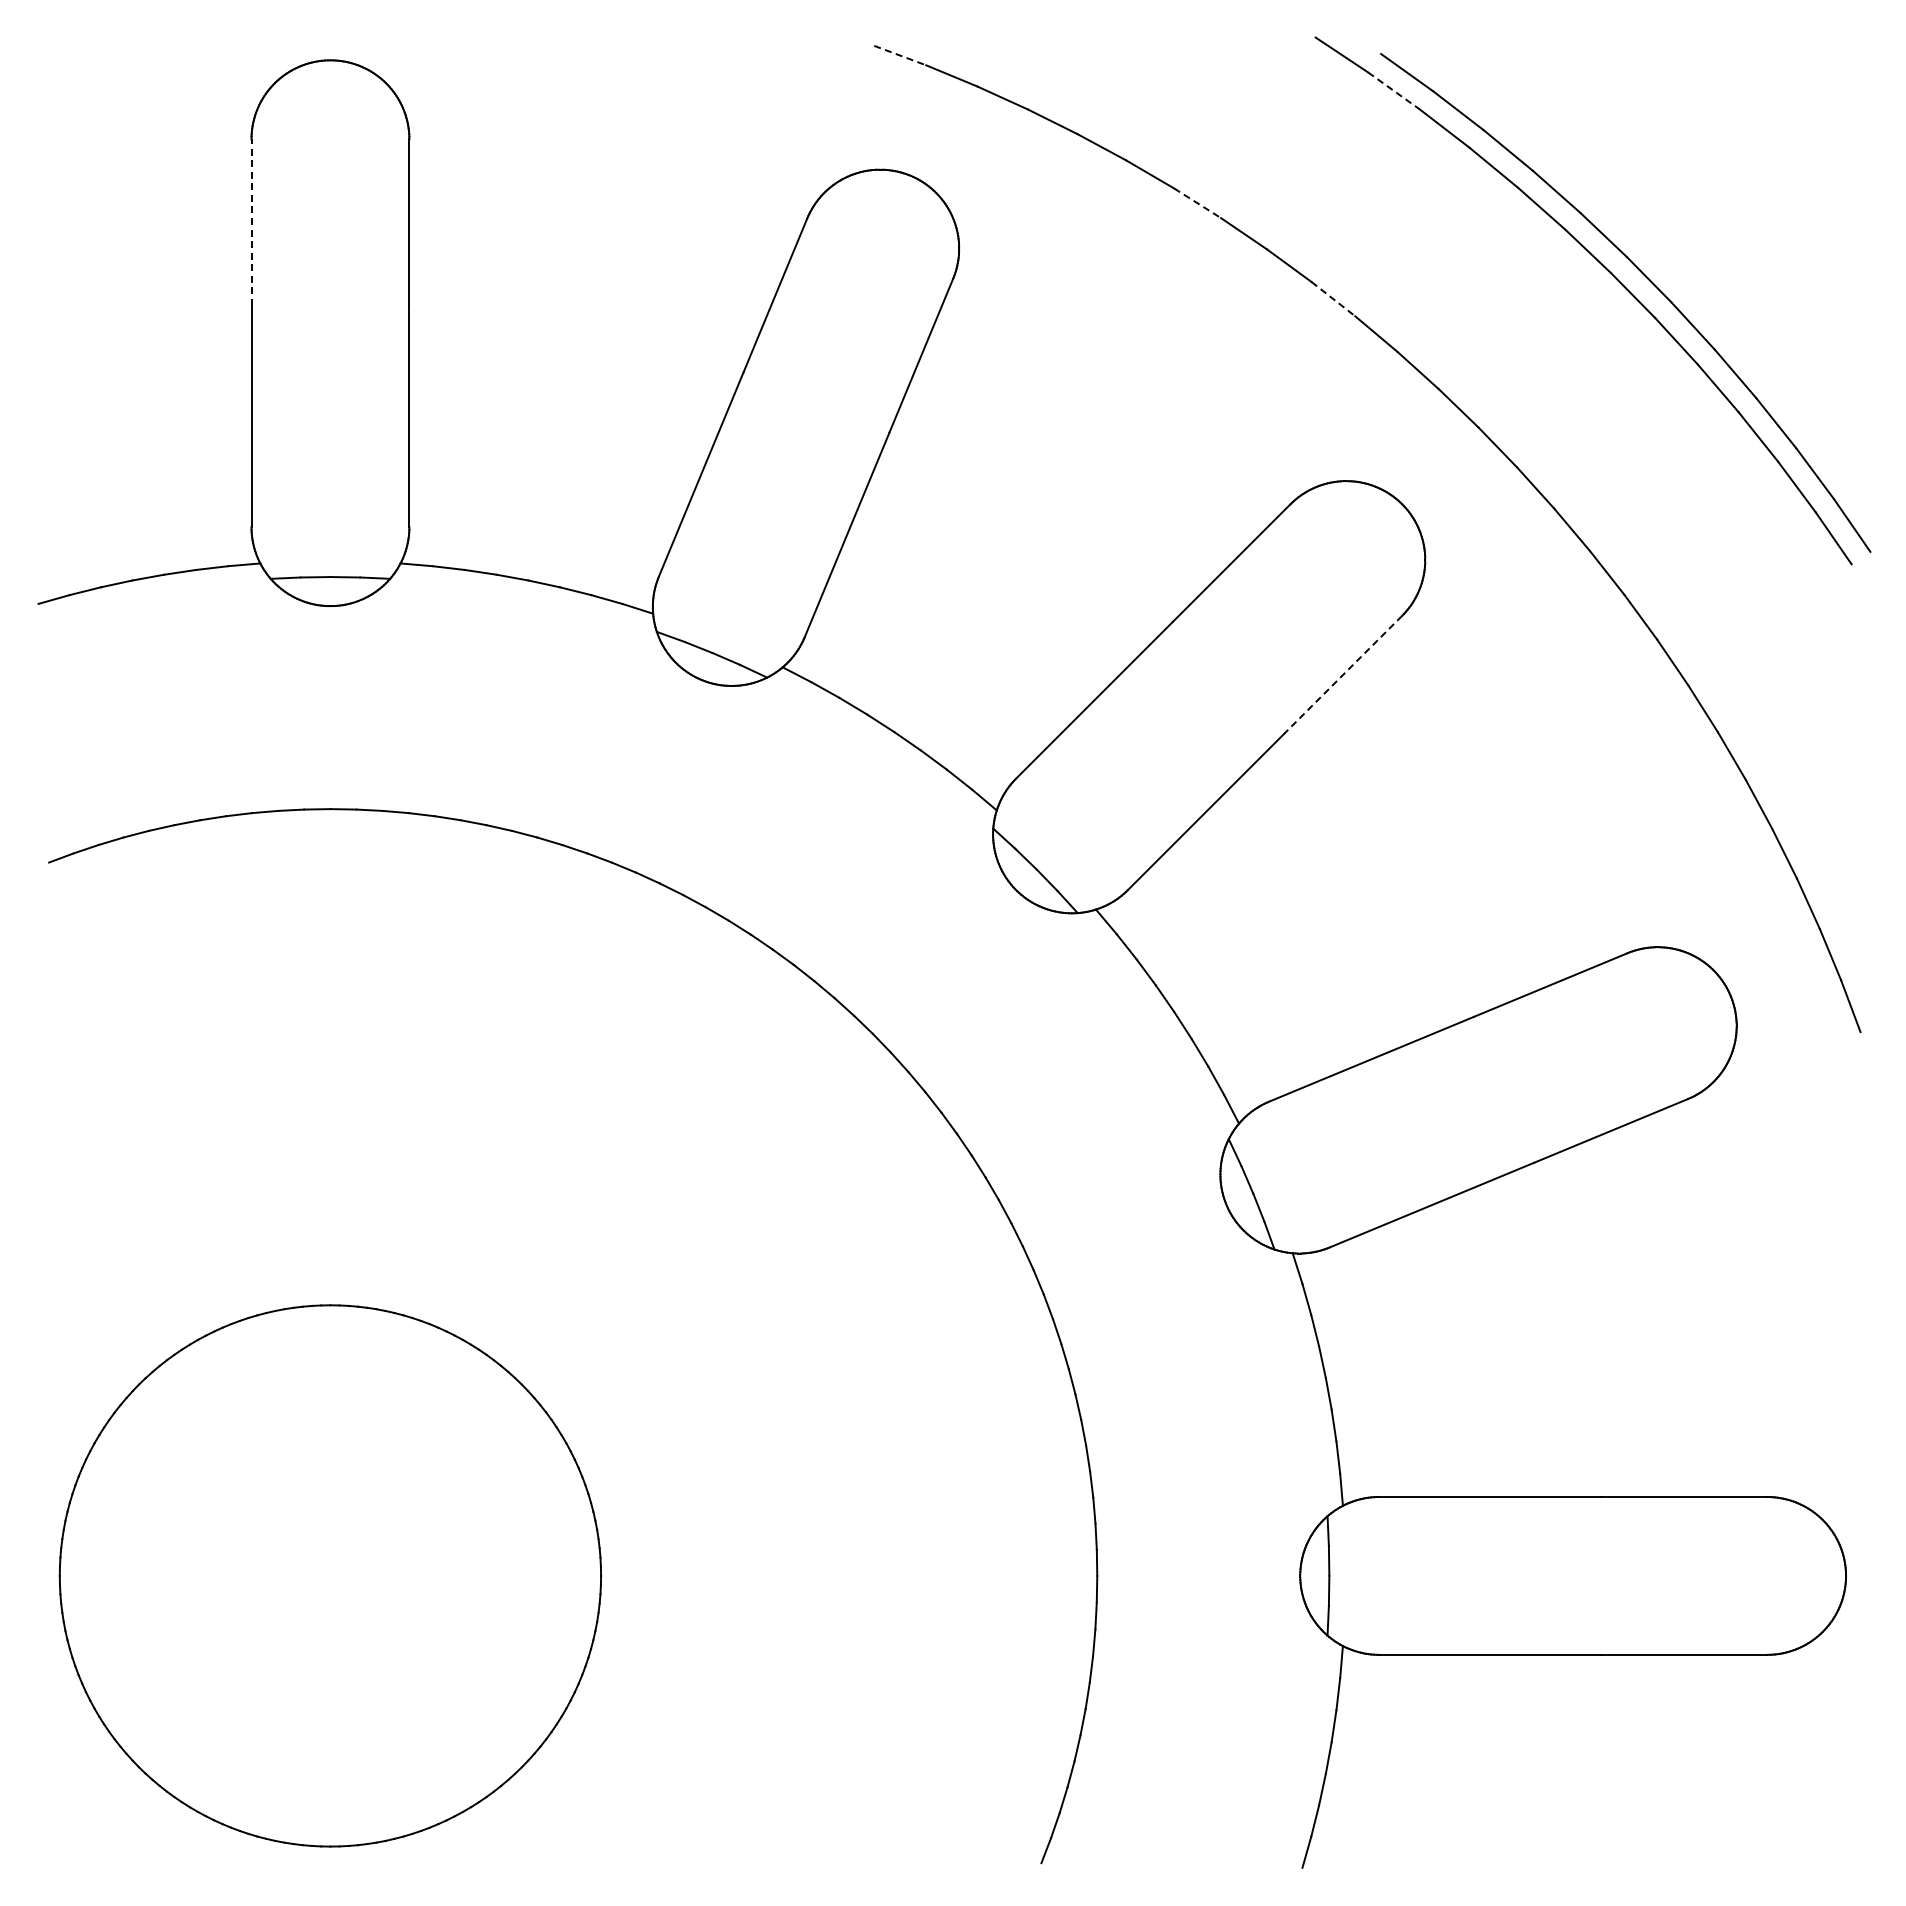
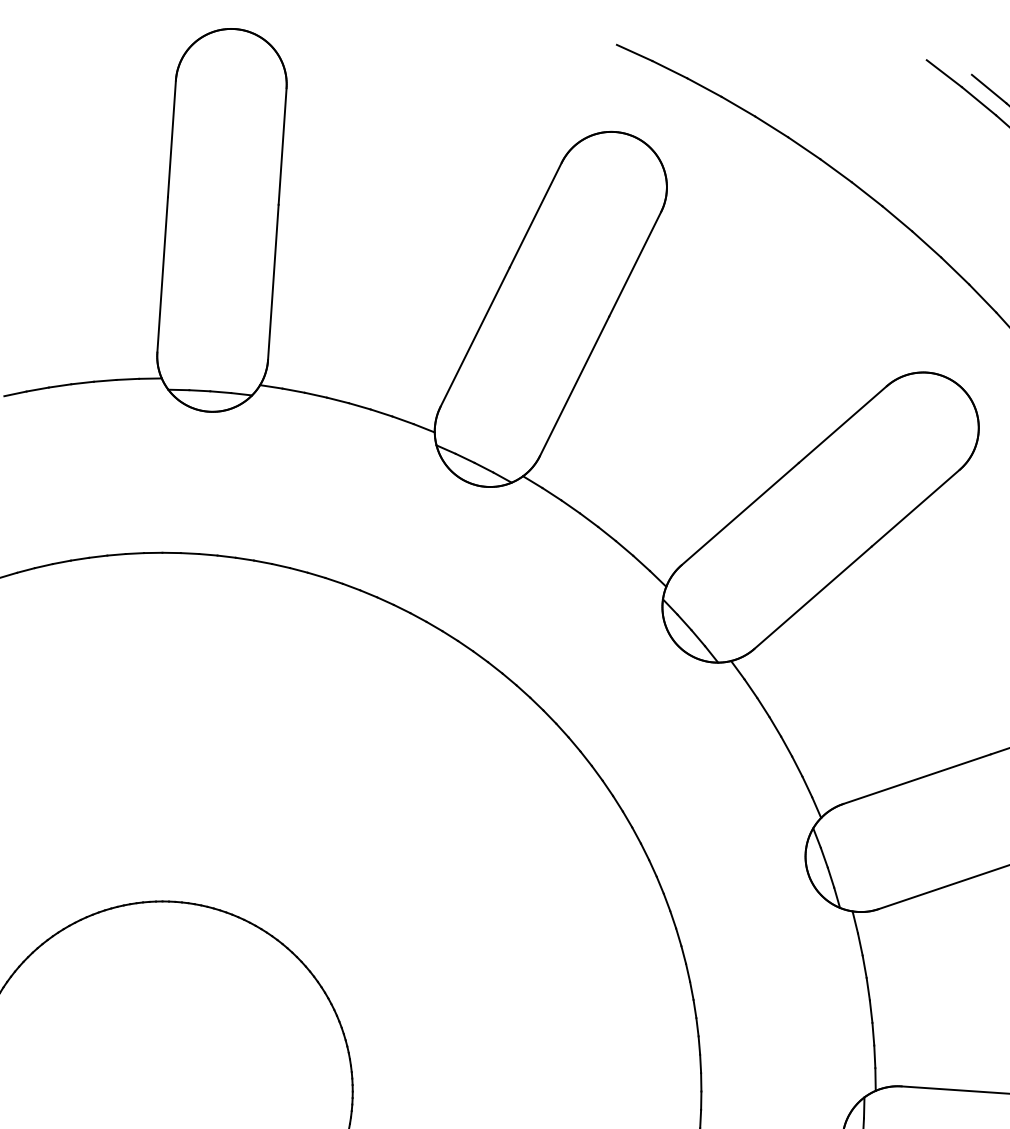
line: (900, 55) -> (634, 52), dashed -> solid
line: (1393, 90) -> (978, 101), dashed -> solid
line: (1197, 203) -> (836, 170), dashed -> solid
line: (251, 221) -> (171, 138), dashed -> solid
line: (1333, 299) -> (926, 244), dashed -> solid
line: (1343, 675) -> (915, 508), dashed -> solid

